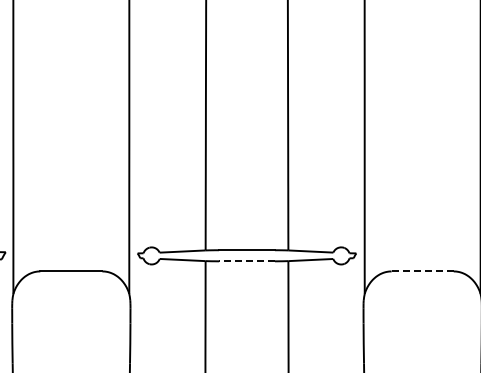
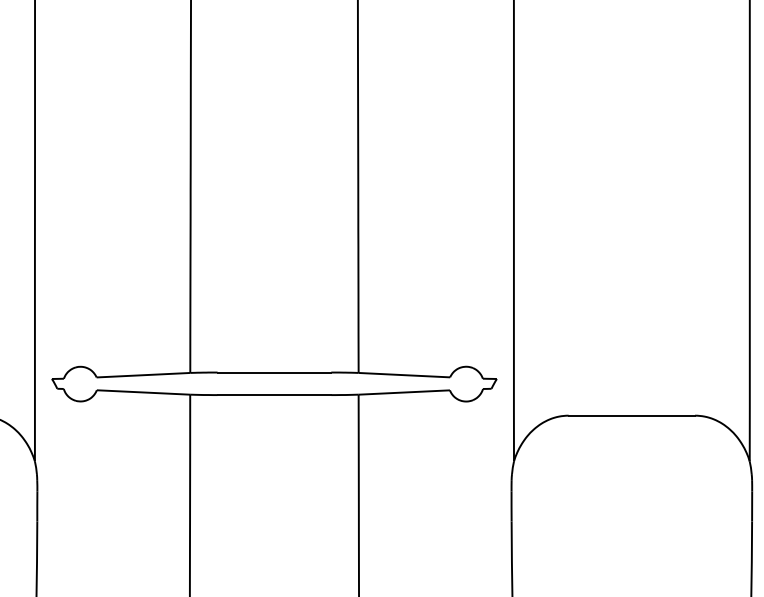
line: (247, 261) -> (275, 395), dashed -> solid
line: (423, 271) -> (633, 415), dashed -> solid

